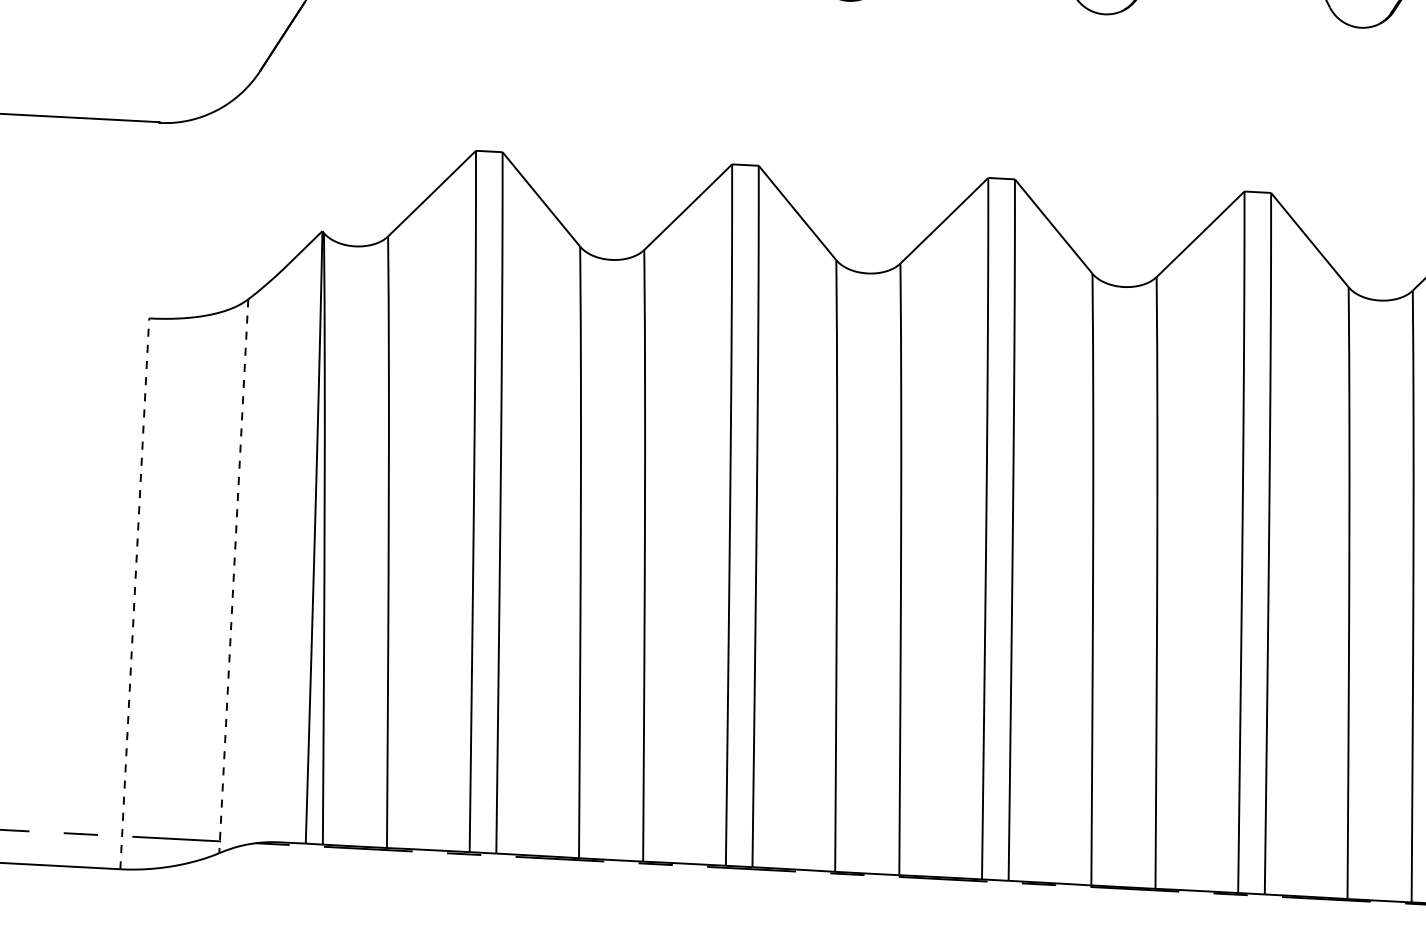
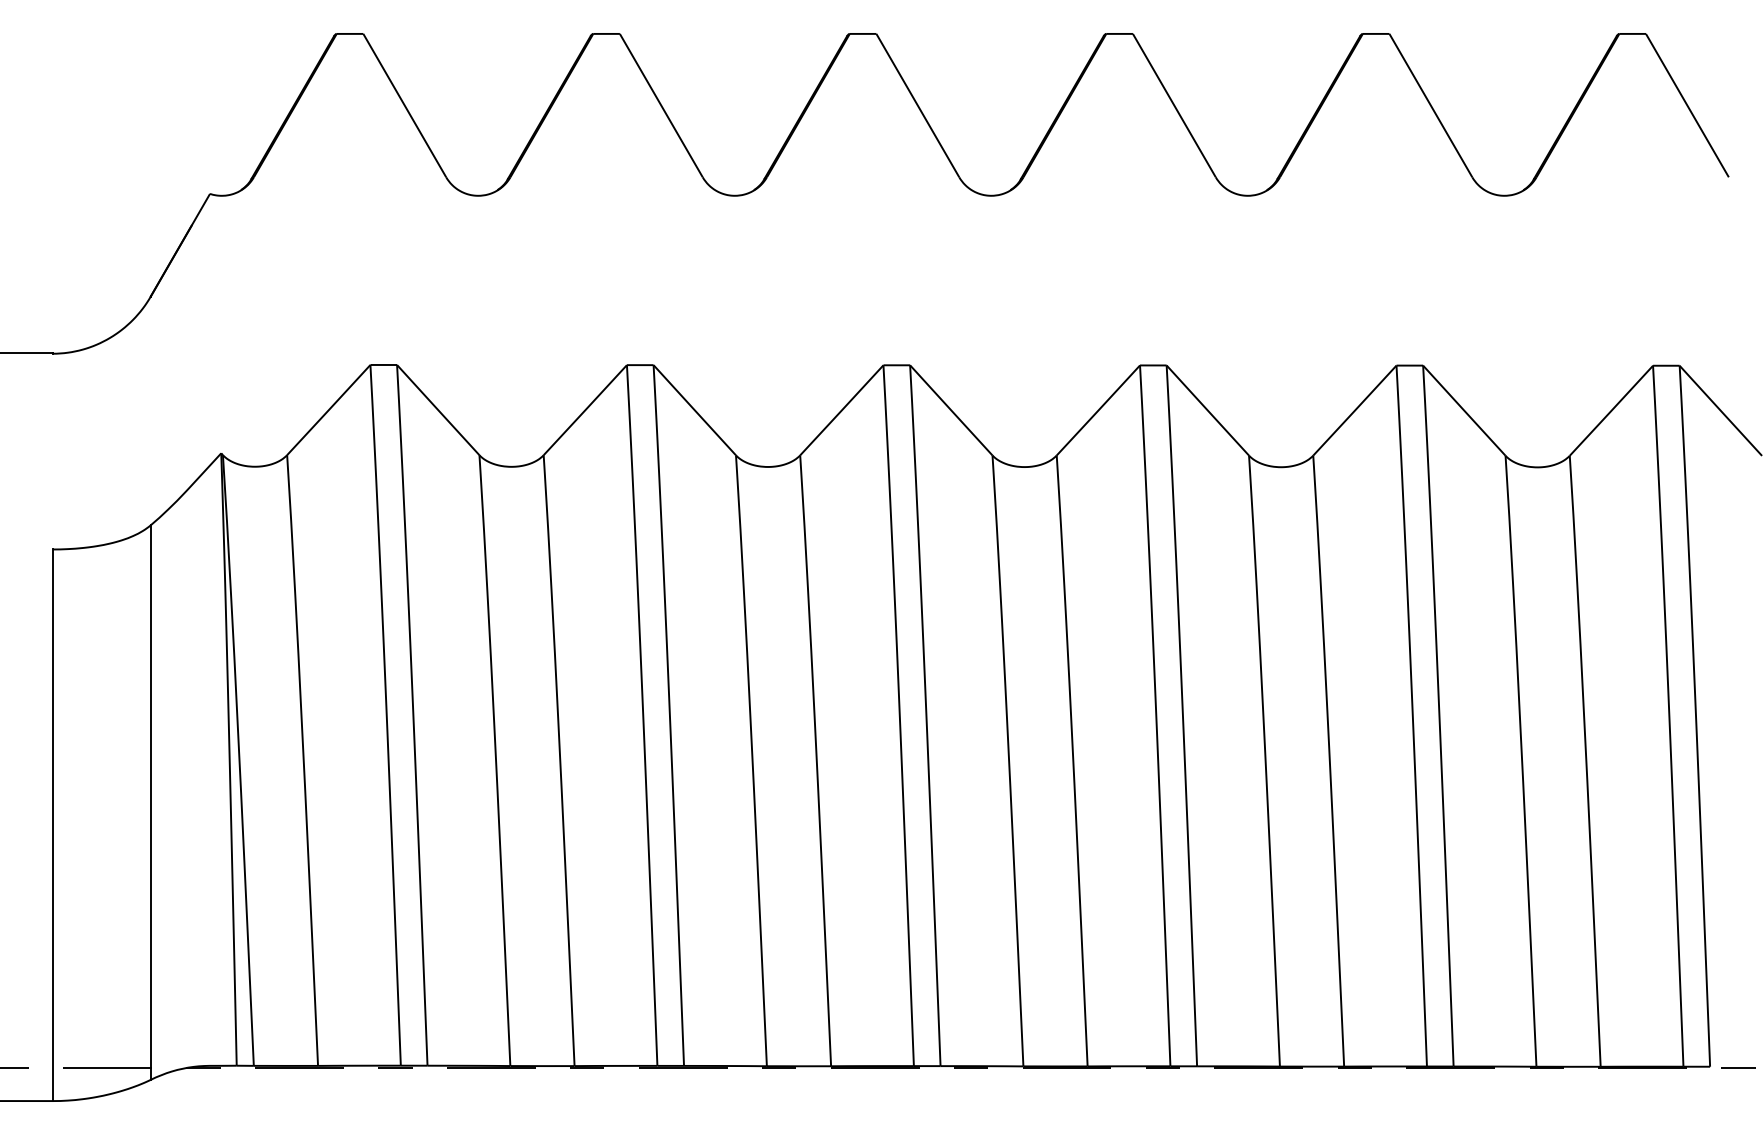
line: (233, 577) -> (150, 803), dashed -> solid
line: (134, 594) -> (52, 825), dashed -> solid

